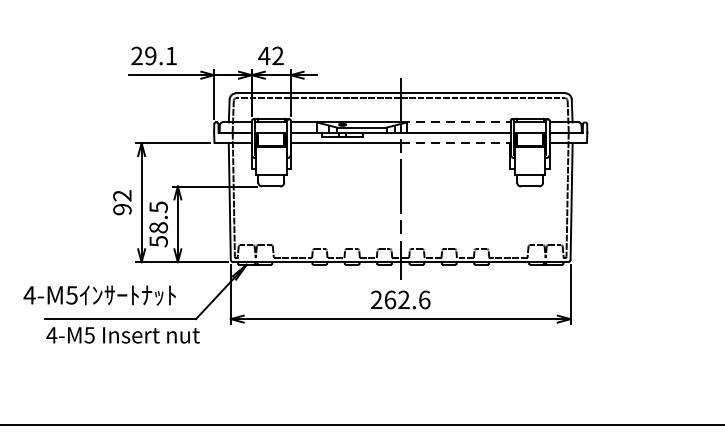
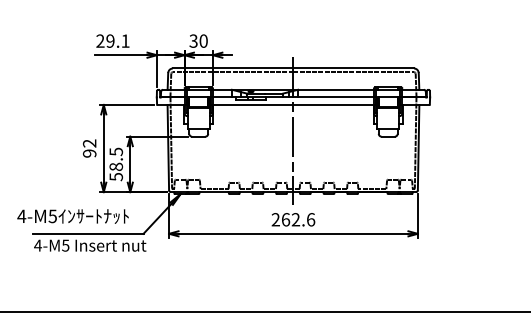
text: (270, 55) -> (198, 40), 42 -> 30
line: (456, 122) -> (334, 89), dashed -> solid
line: (456, 142) -> (334, 104), dashed -> solid

